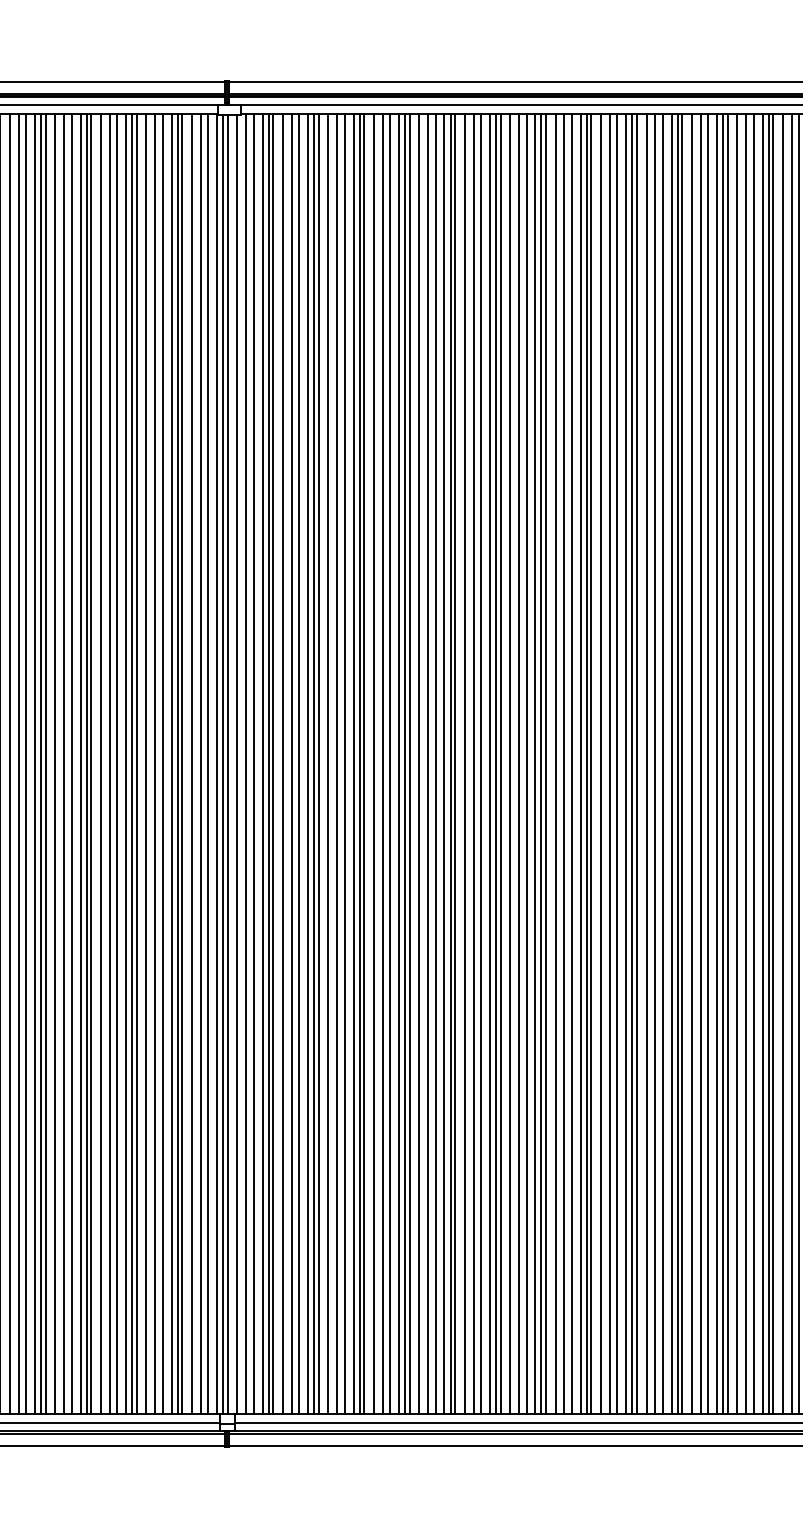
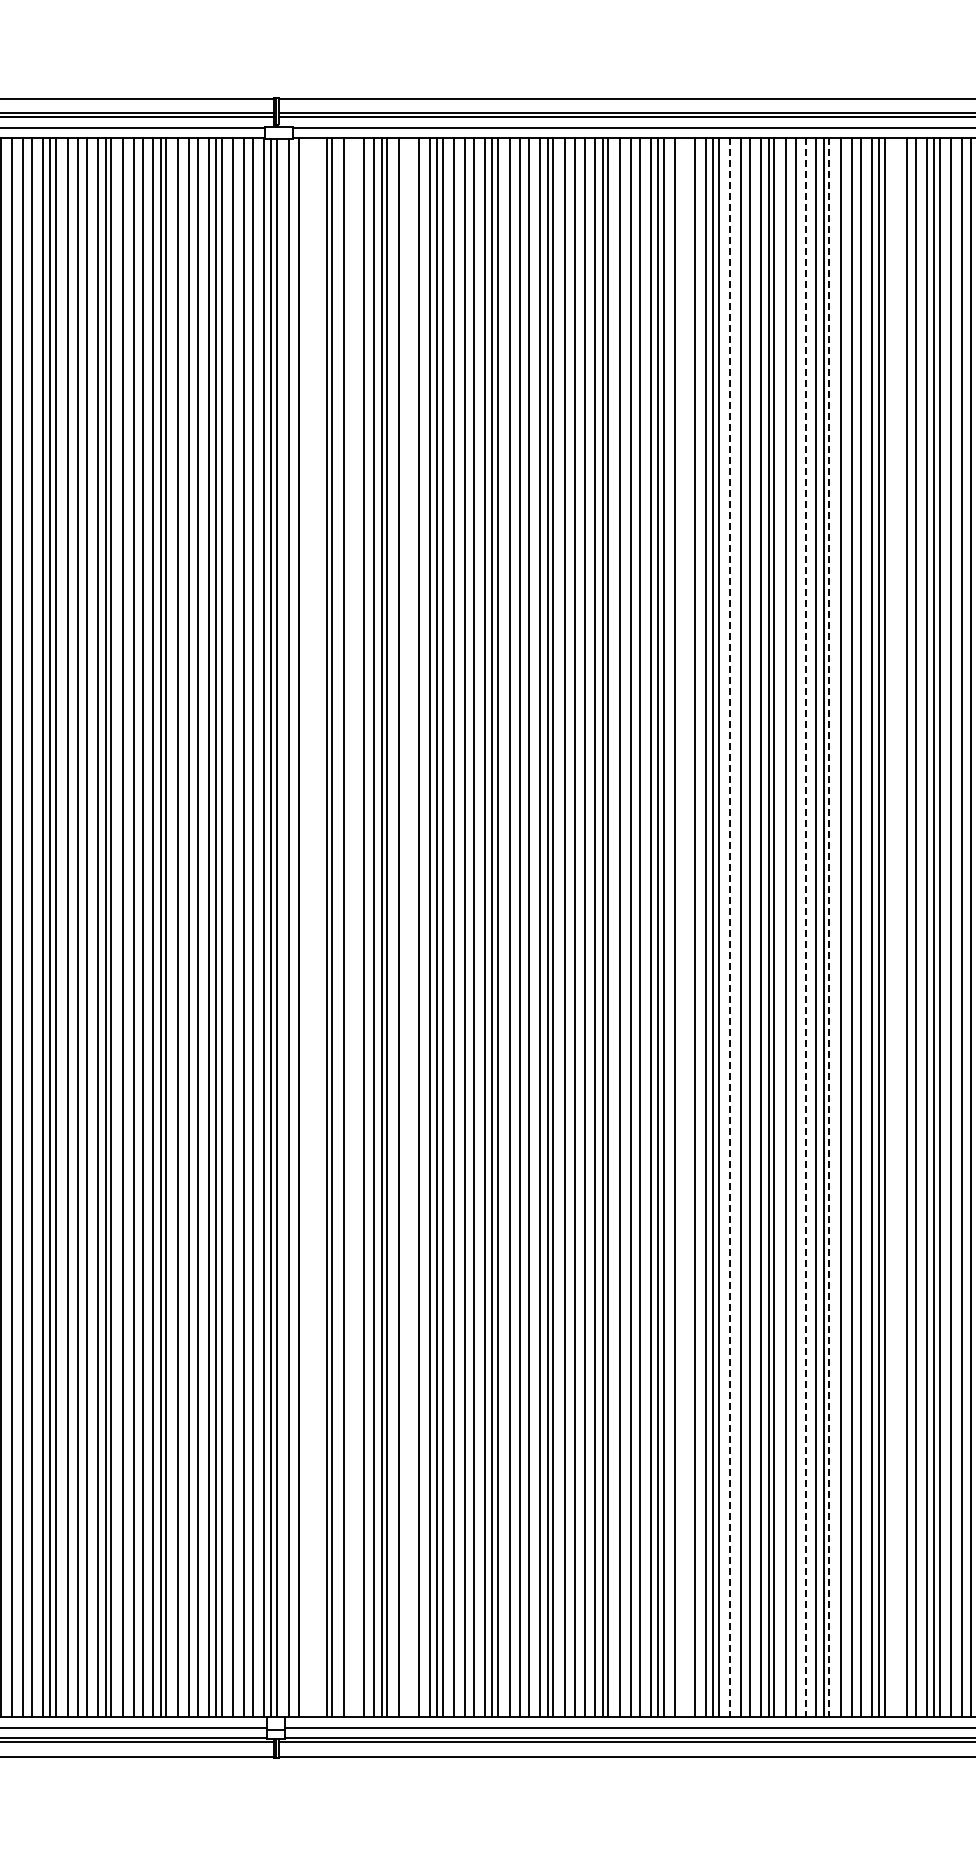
line: (253, 763) -> (308, 927), removed
line: (262, 763) -> (319, 927), removed
line: (291, 763) -> (354, 927), removed
line: (336, 763) -> (409, 927), removed
line: (564, 763) -> (685, 927), removed
line: (601, 763) -> (730, 927), solid -> dashed
line: (662, 763) -> (805, 927), solid -> dashed
line: (682, 763) -> (829, 927), solid -> dashed
line: (737, 763) -> (896, 927), removed

